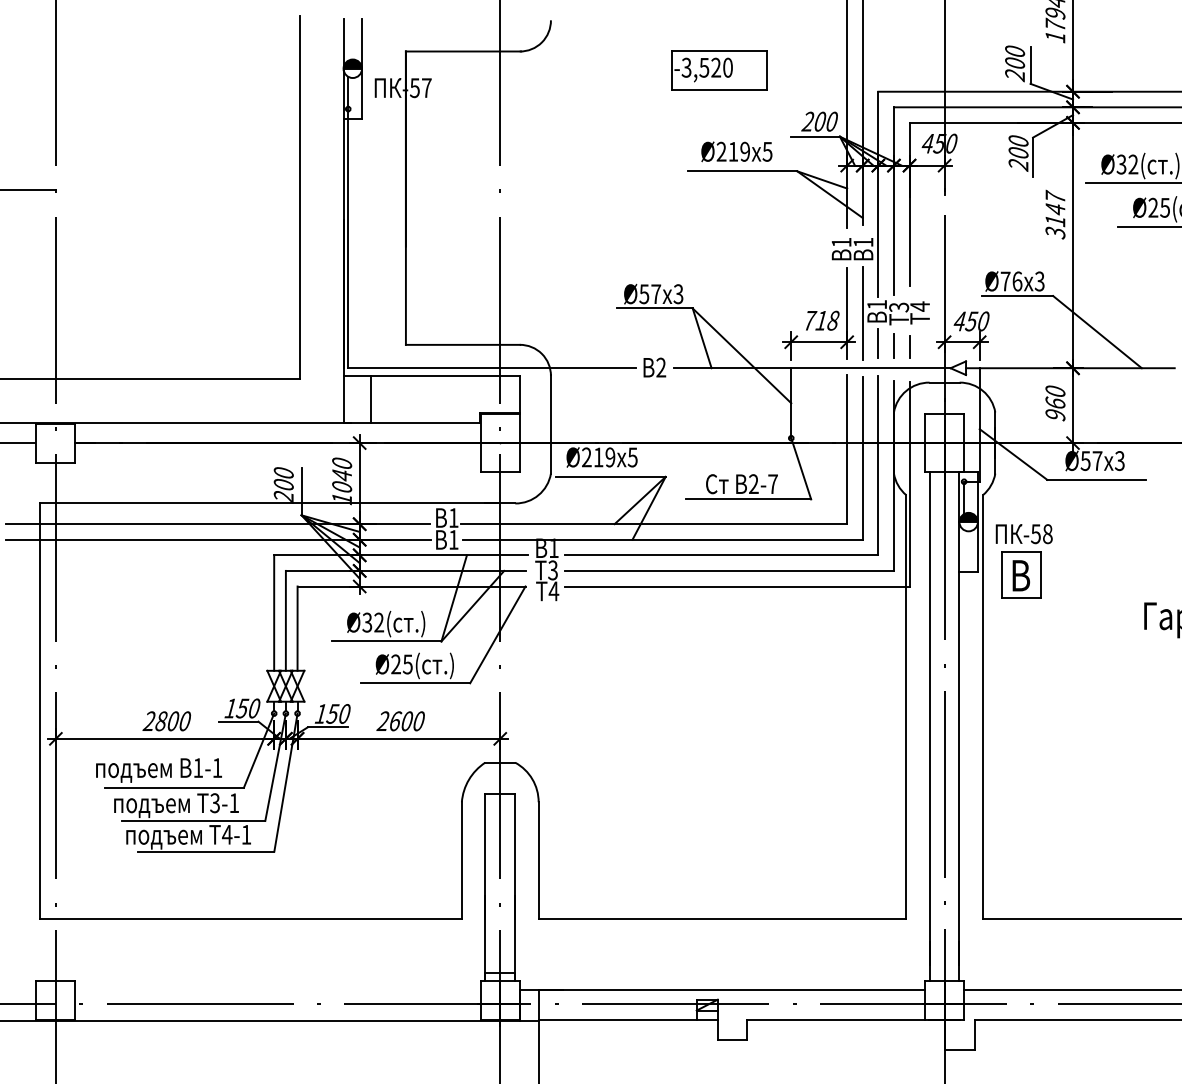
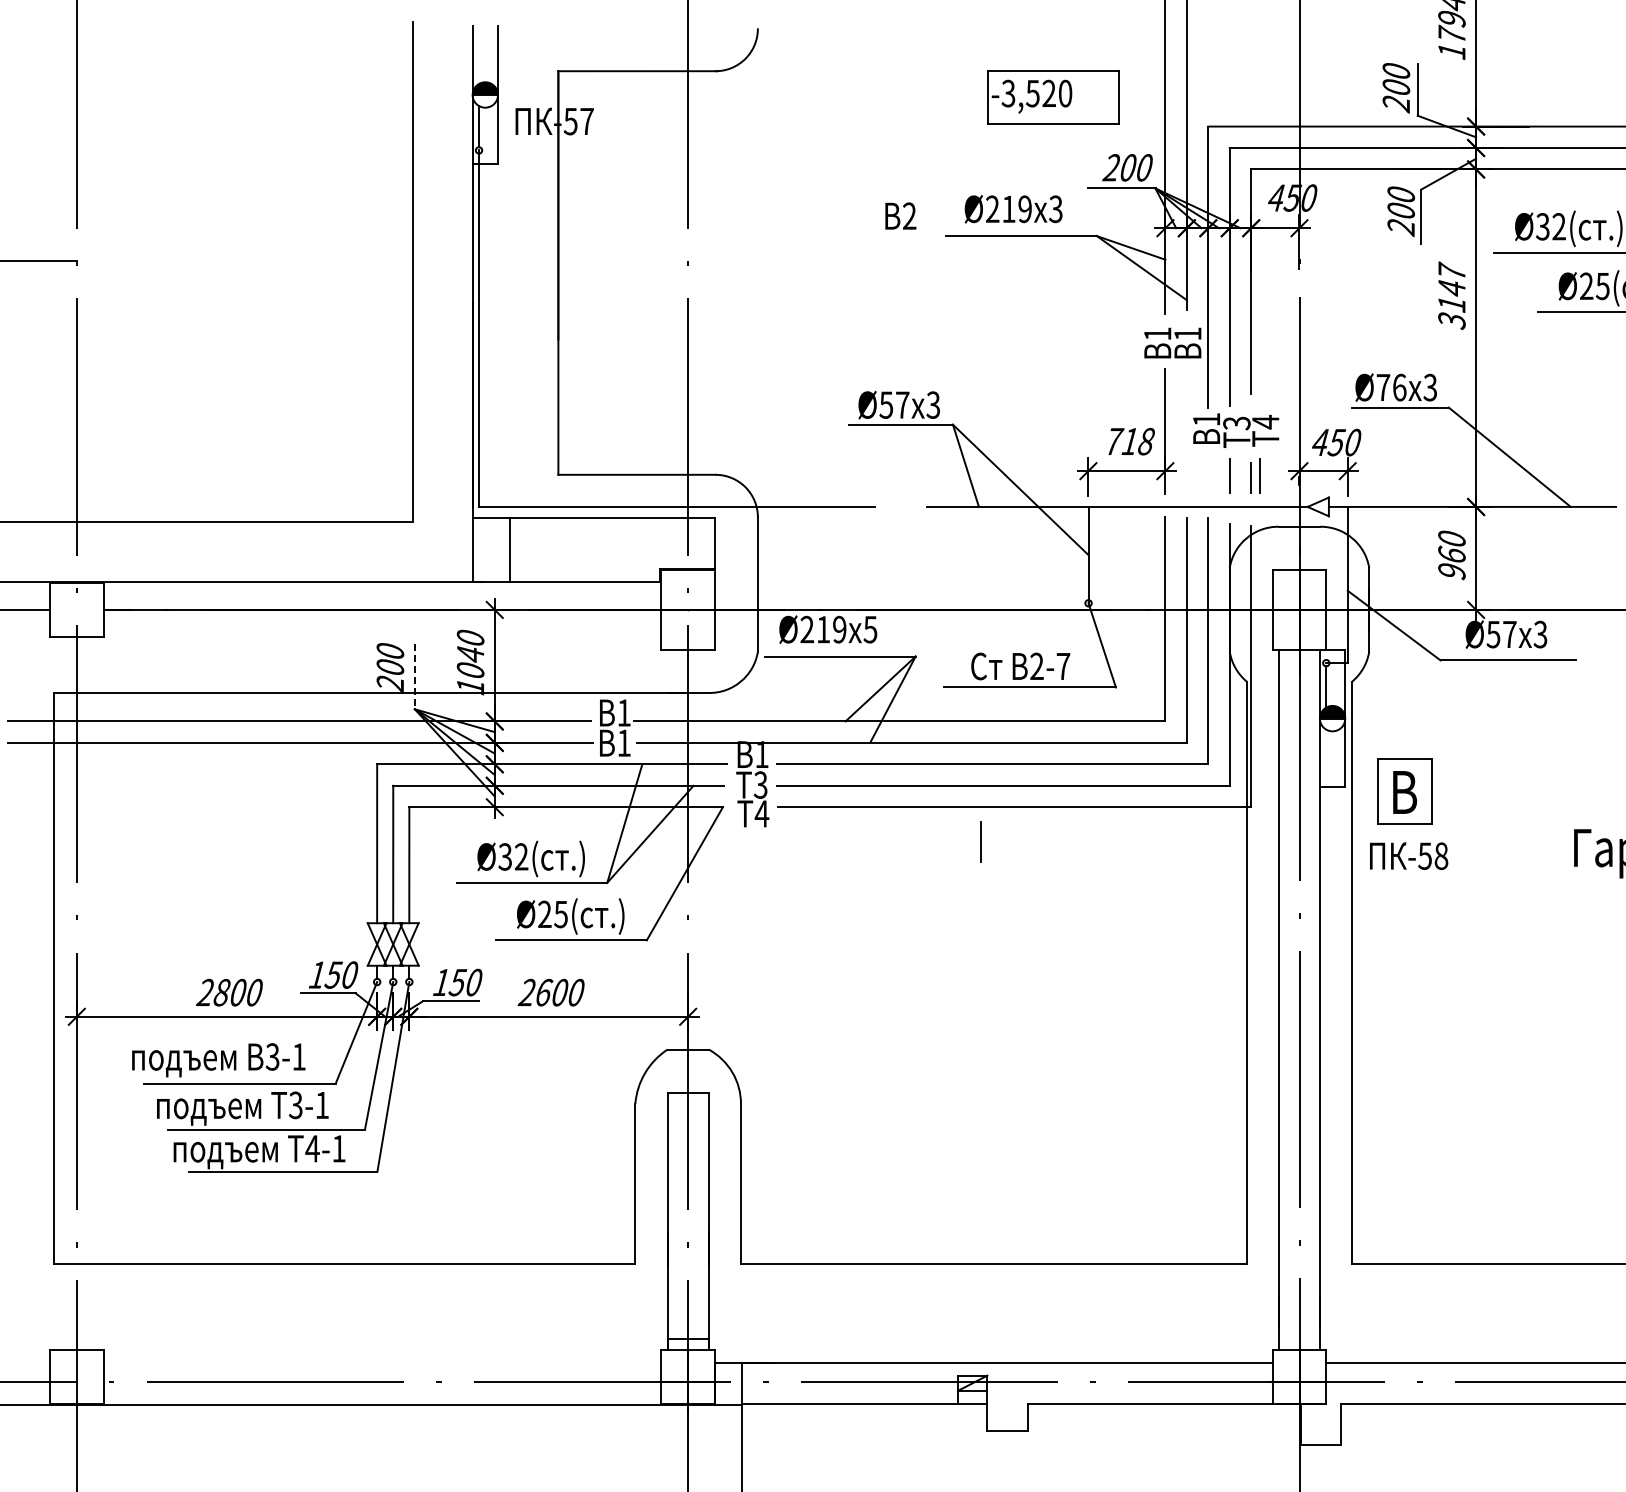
part: (719, 70) -> (1053, 97), moved
text: (767, 151) -> (1055, 208), Ø219x5 -> Ø219x3
line: (862, 313) -> (1186, 431), removed
line: (877, 343) -> (980, 841), moved
line: (915, 345) -> (1259, 475), added
text: (654, 367) -> (900, 215), moved
line: (301, 491) -> (414, 676), solid -> dashed
text: (1024, 533) -> (1409, 855), moved
text: (198, 767) -> (272, 1056), 1-1 -> 3-1

